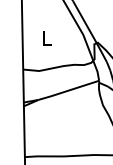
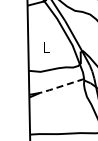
line: (68, 91) -> (61, 86), solid -> dashed

